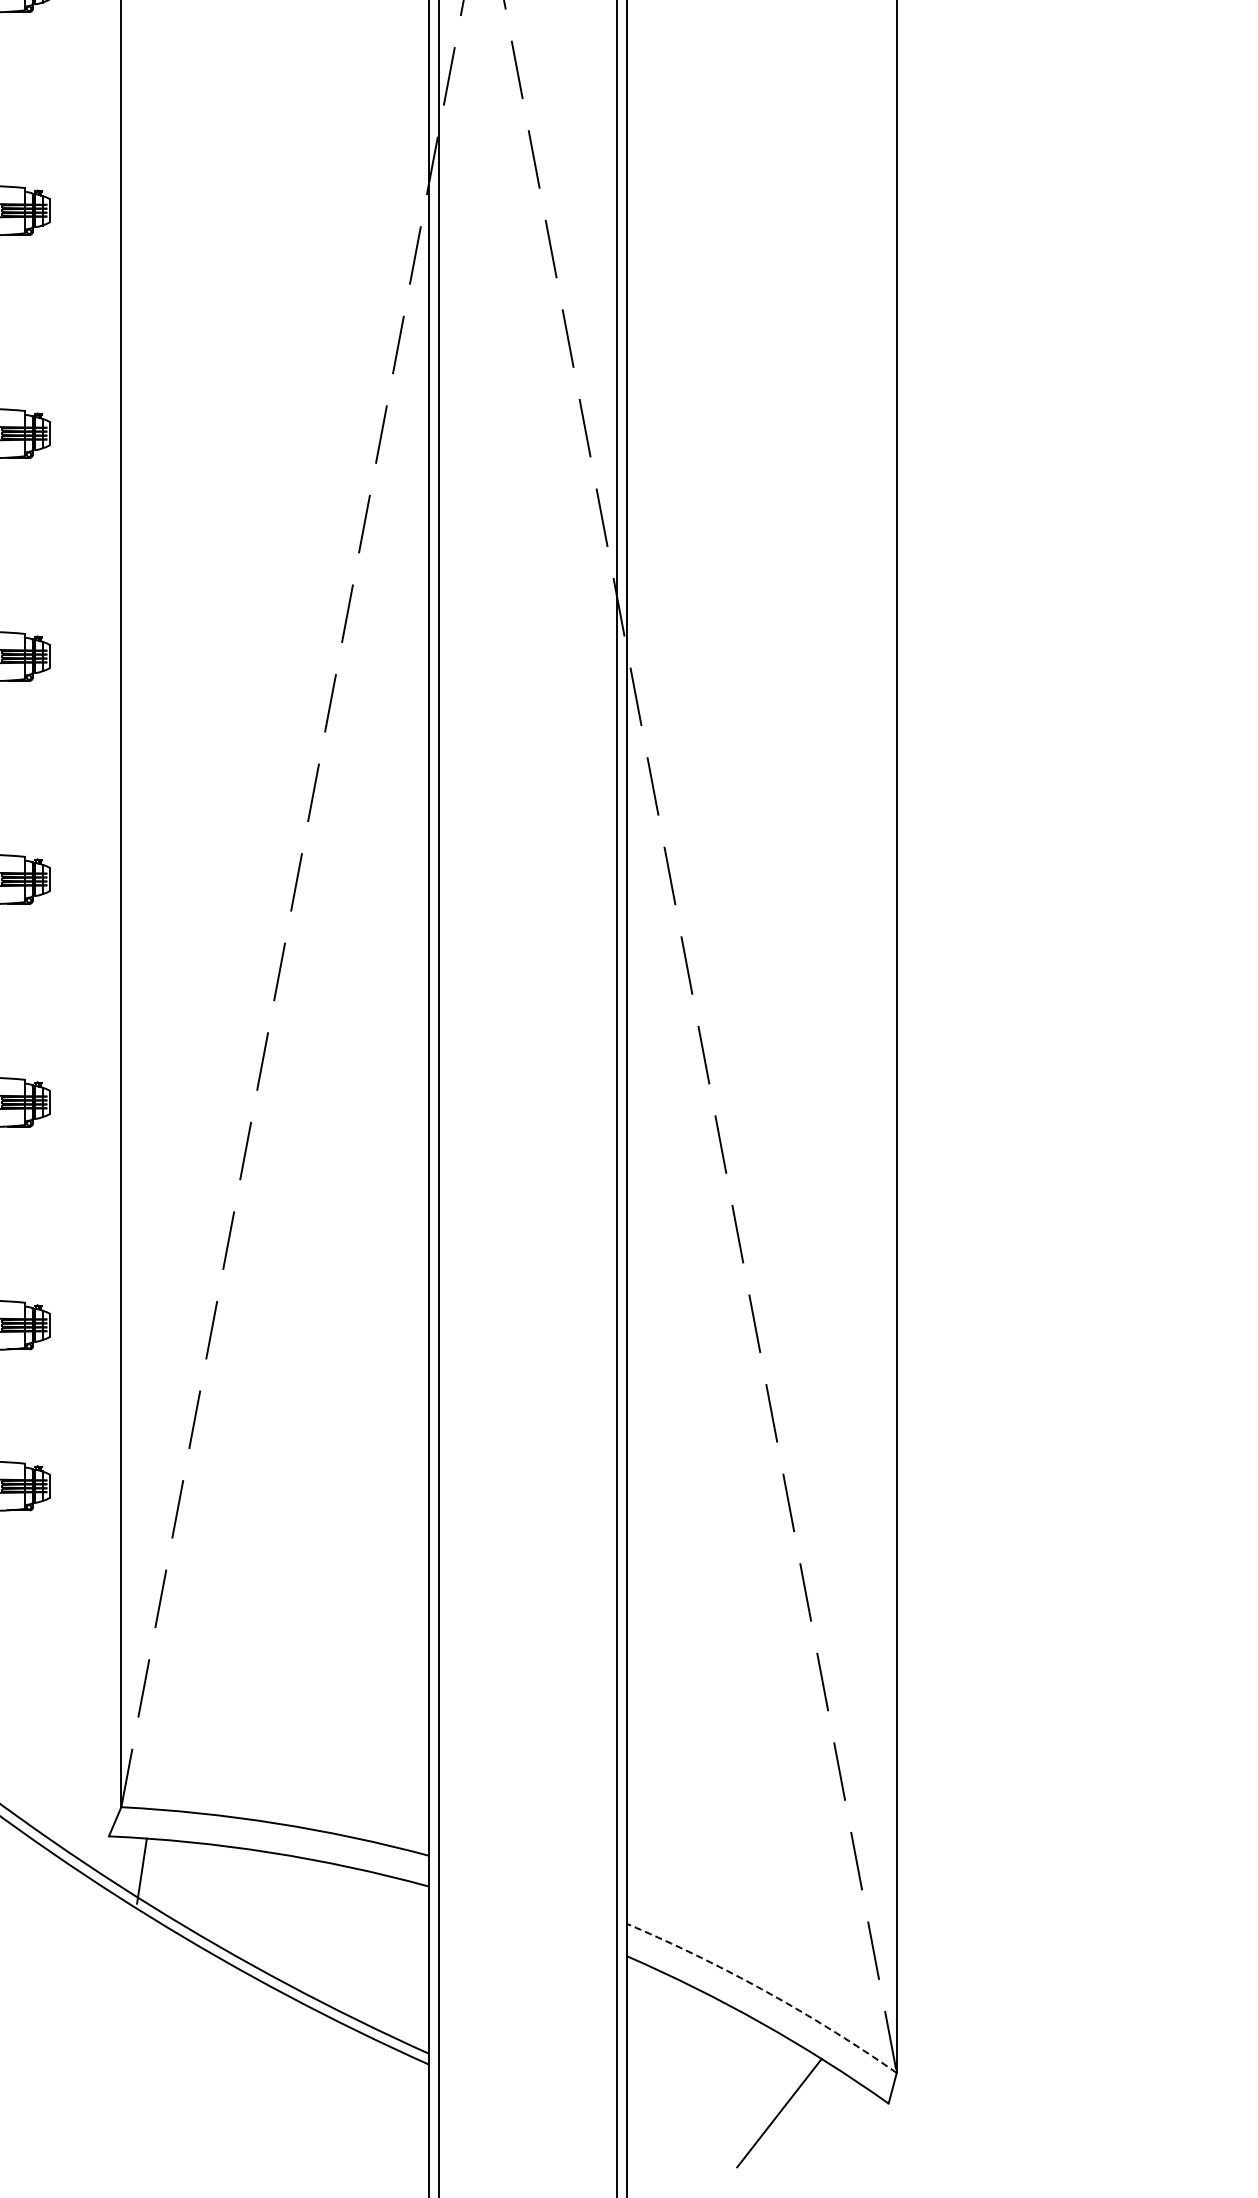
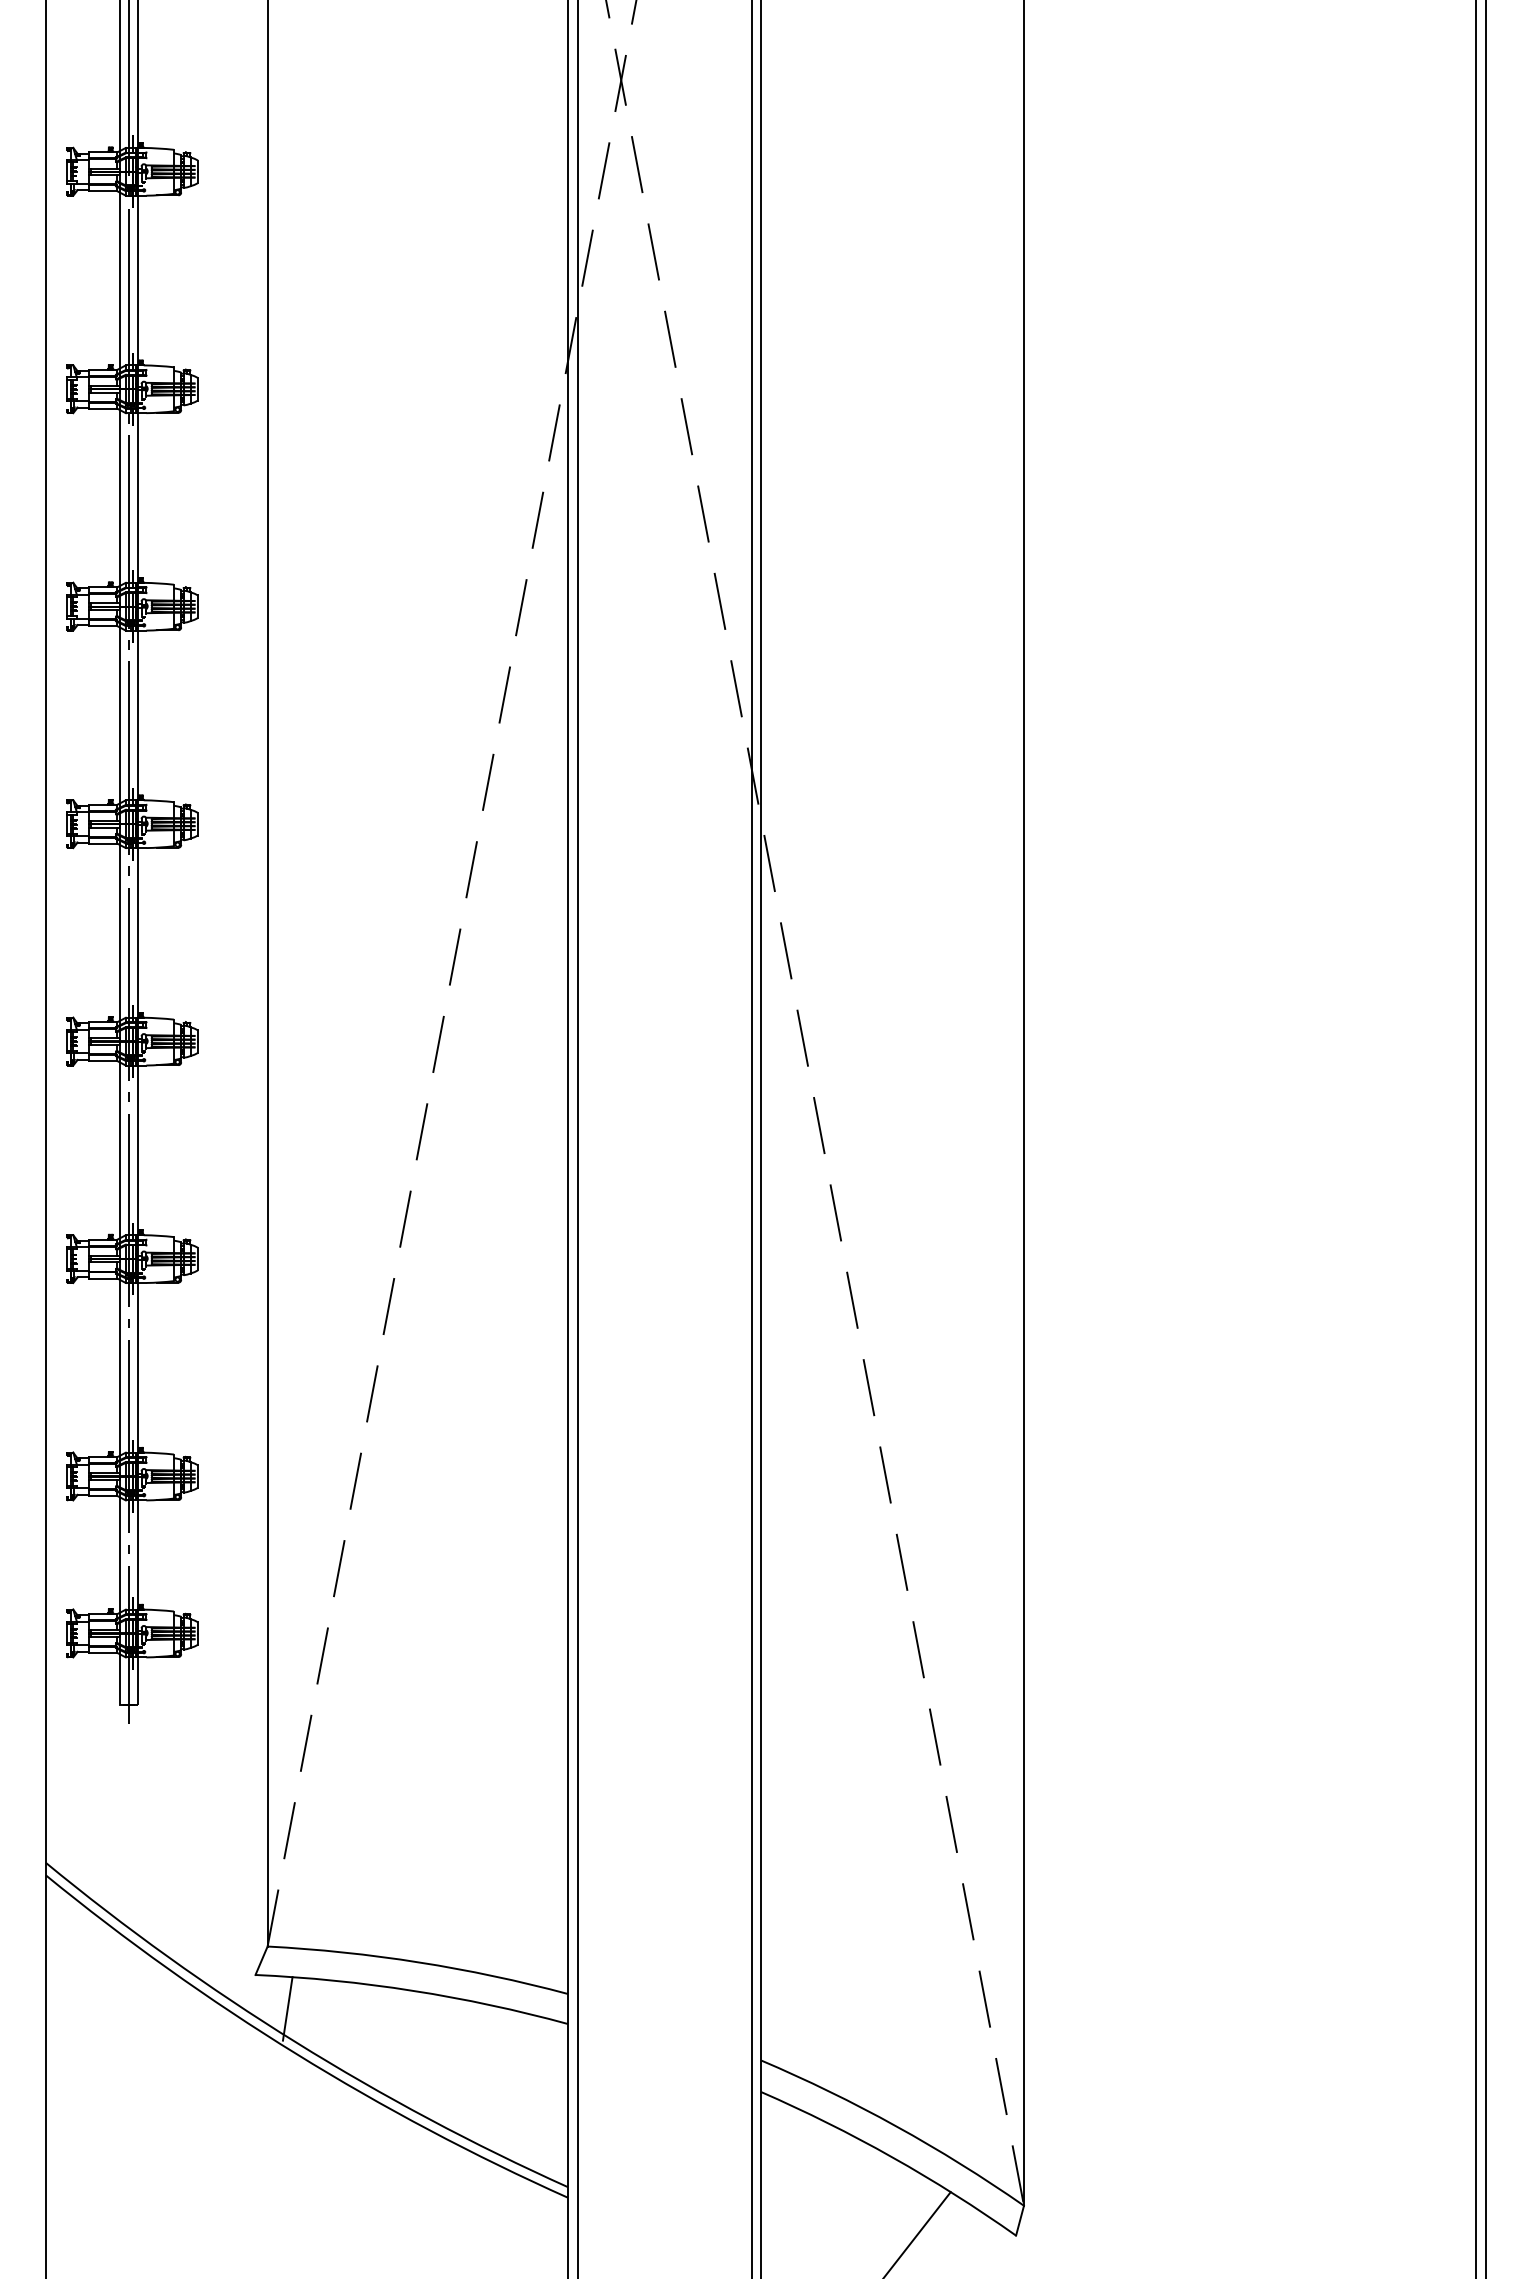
arc: (766, 1991) -> (896, 2126), dashed -> solid

